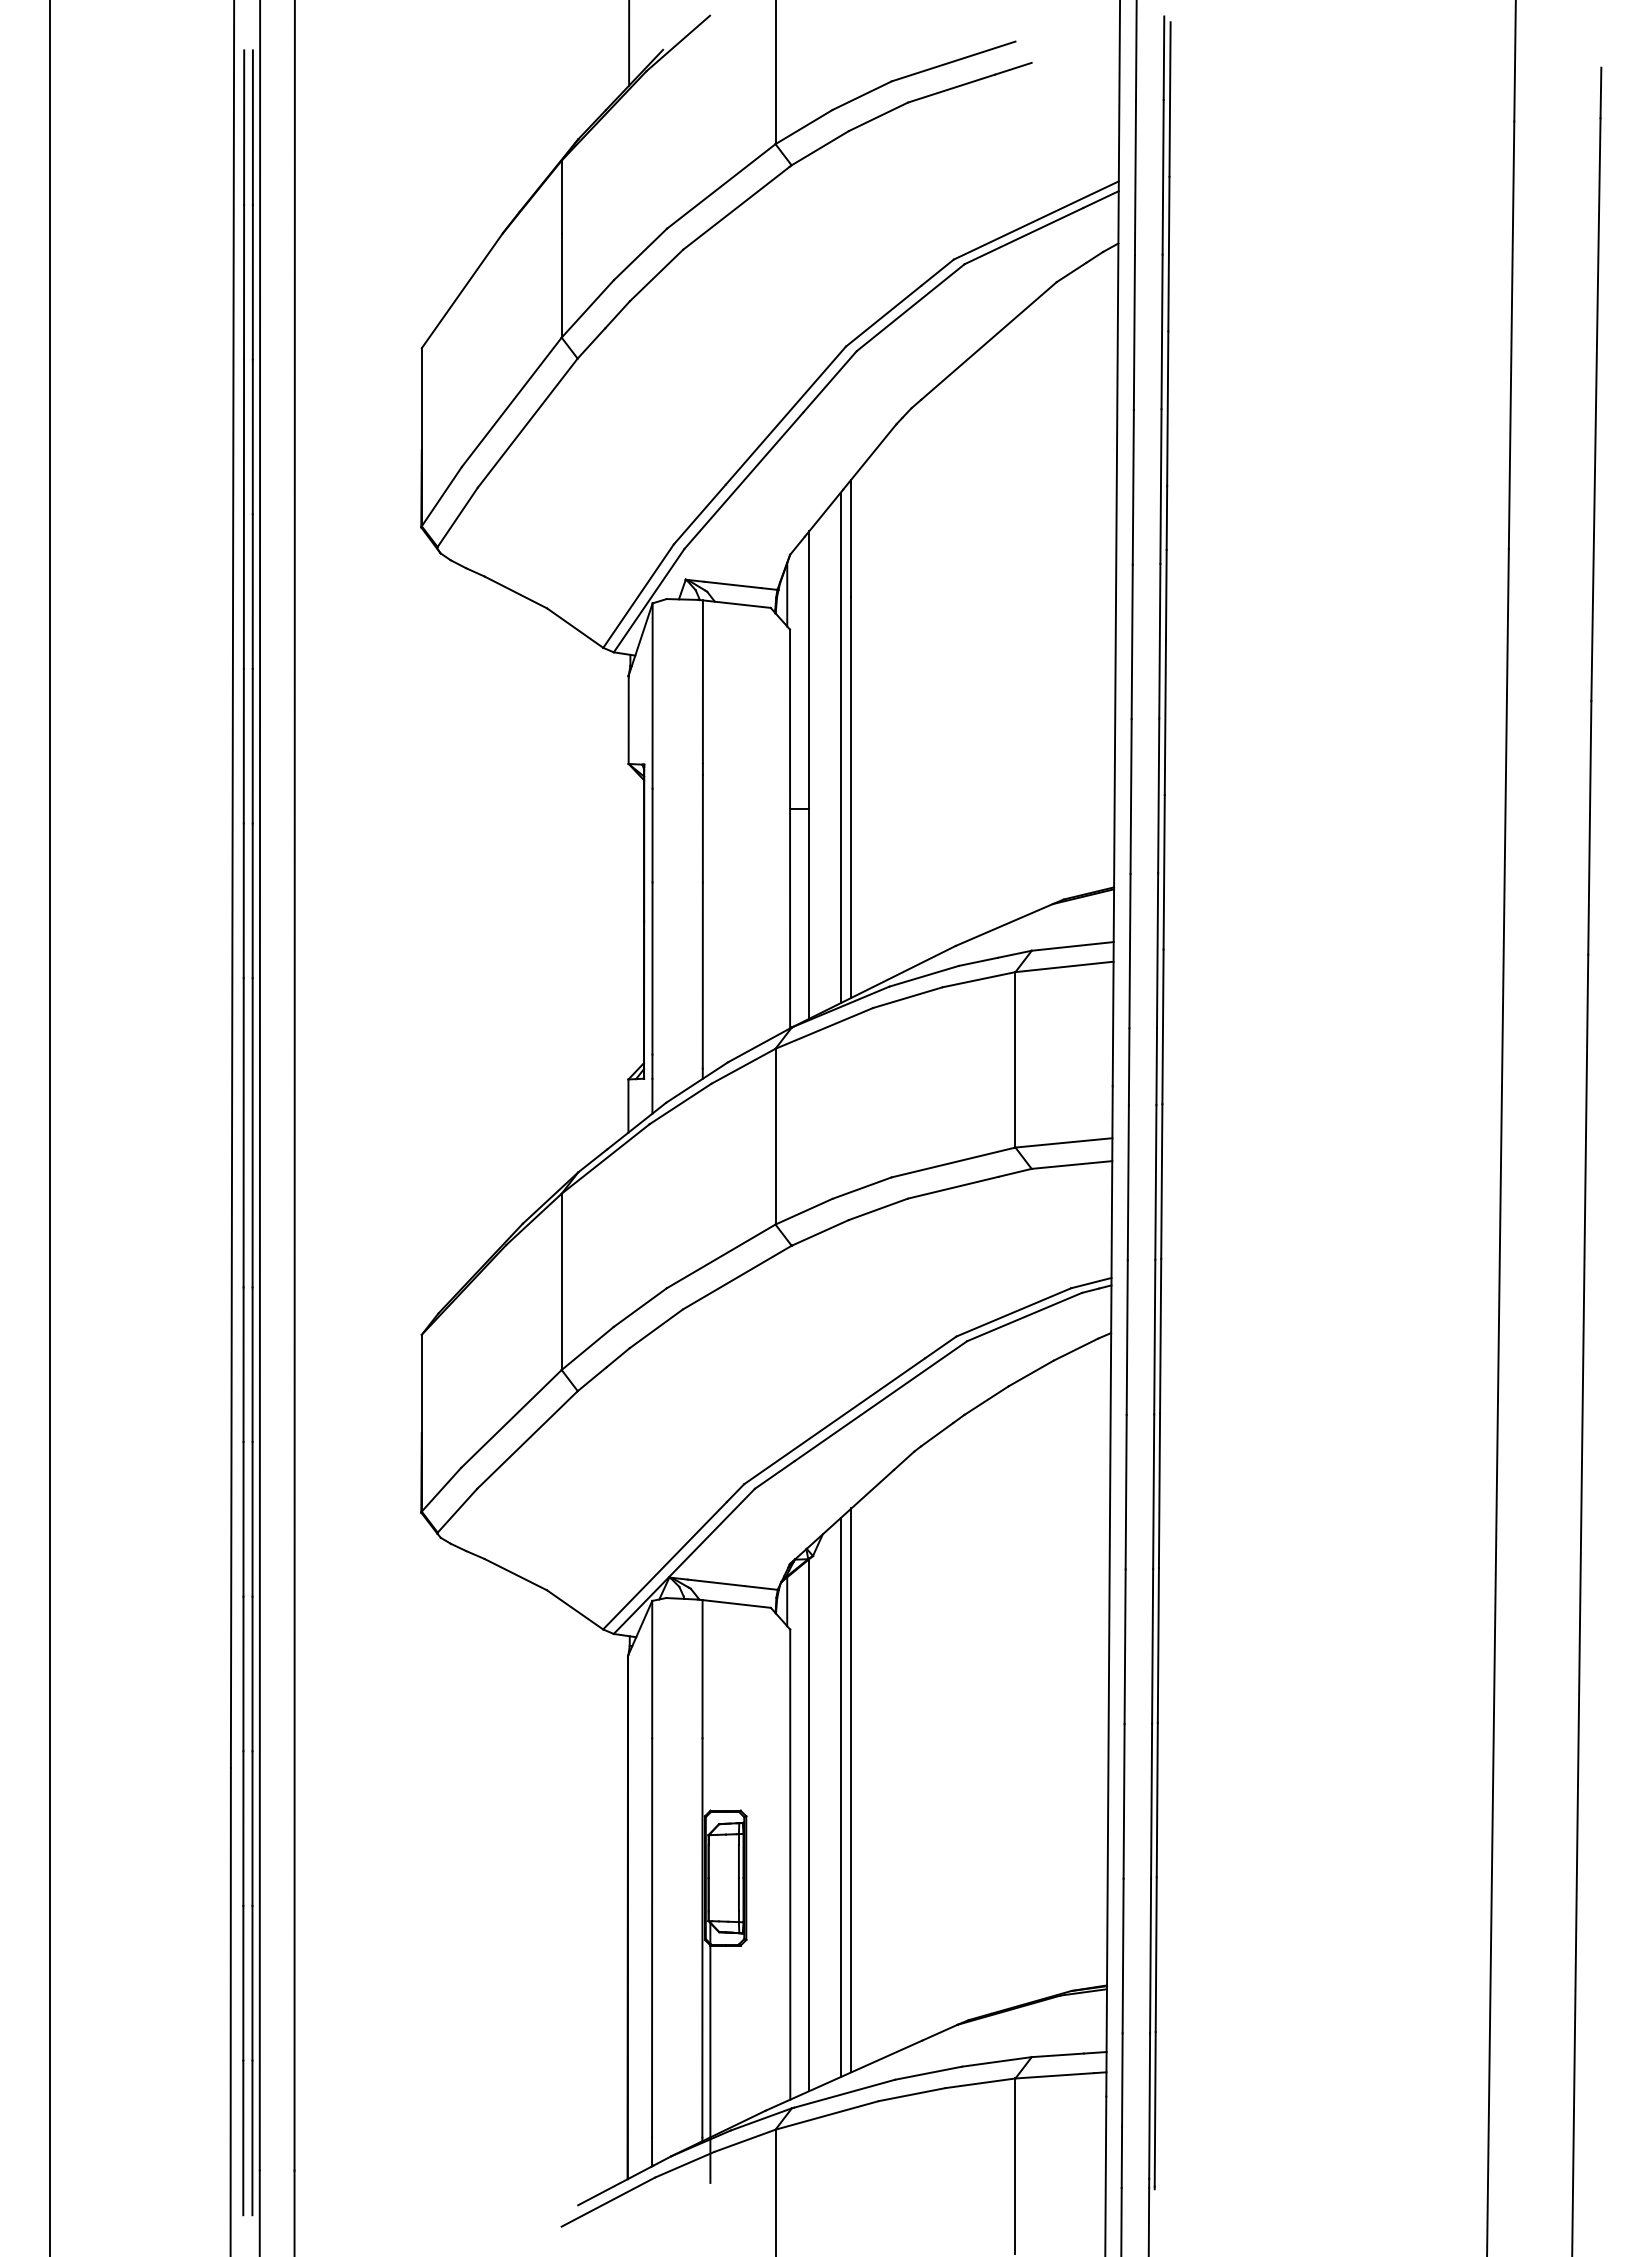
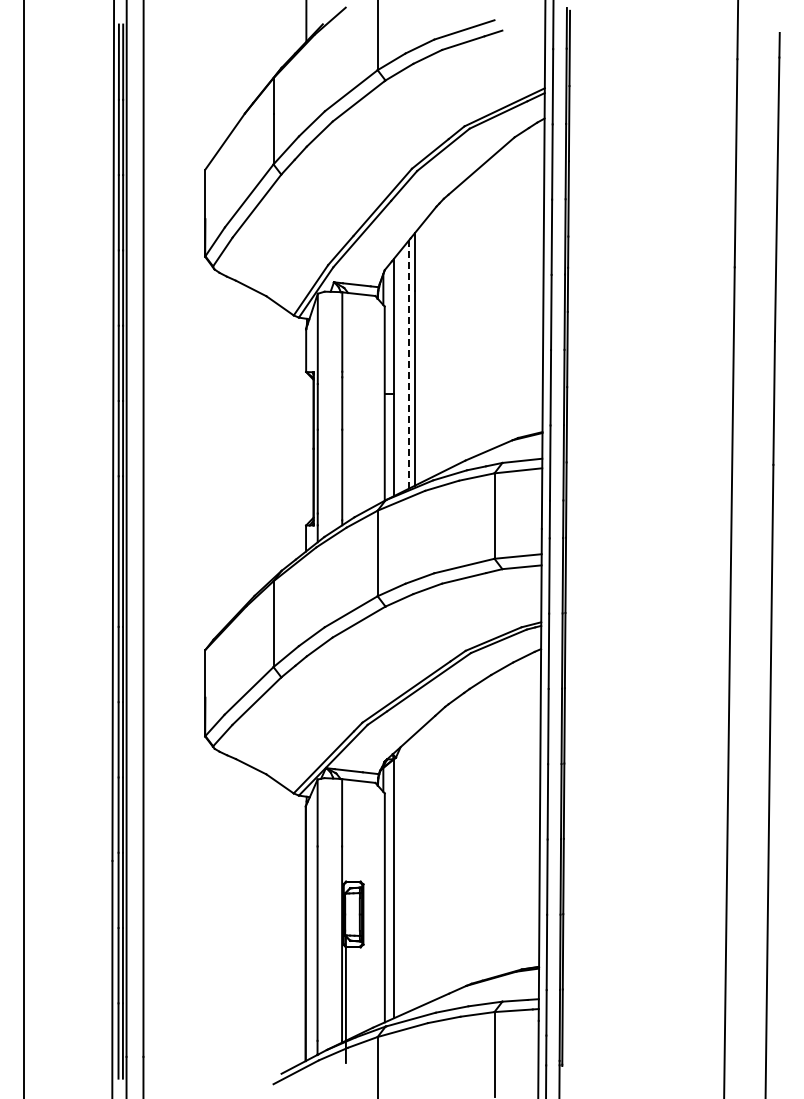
line: (840, 746) -> (409, 363), solid -> dashed
line: (851, 1789) -> (414, 871), removed
line: (840, 1798) -> (409, 875), removed

